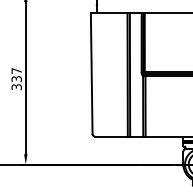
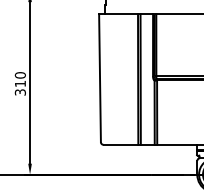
text: (16, 75) -> (20, 80), 337 -> 310

